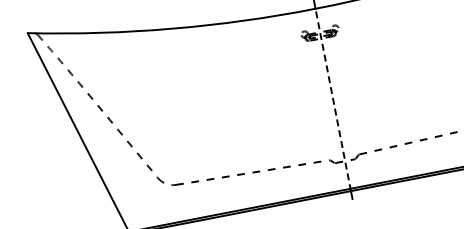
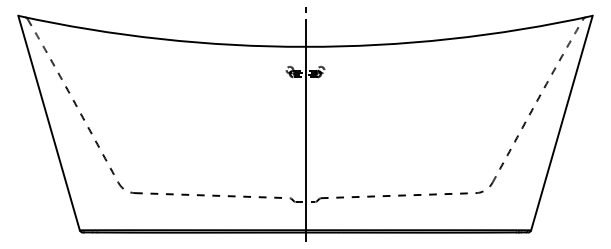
line: (333, 99) -> (305, 139), dashed -> solid

